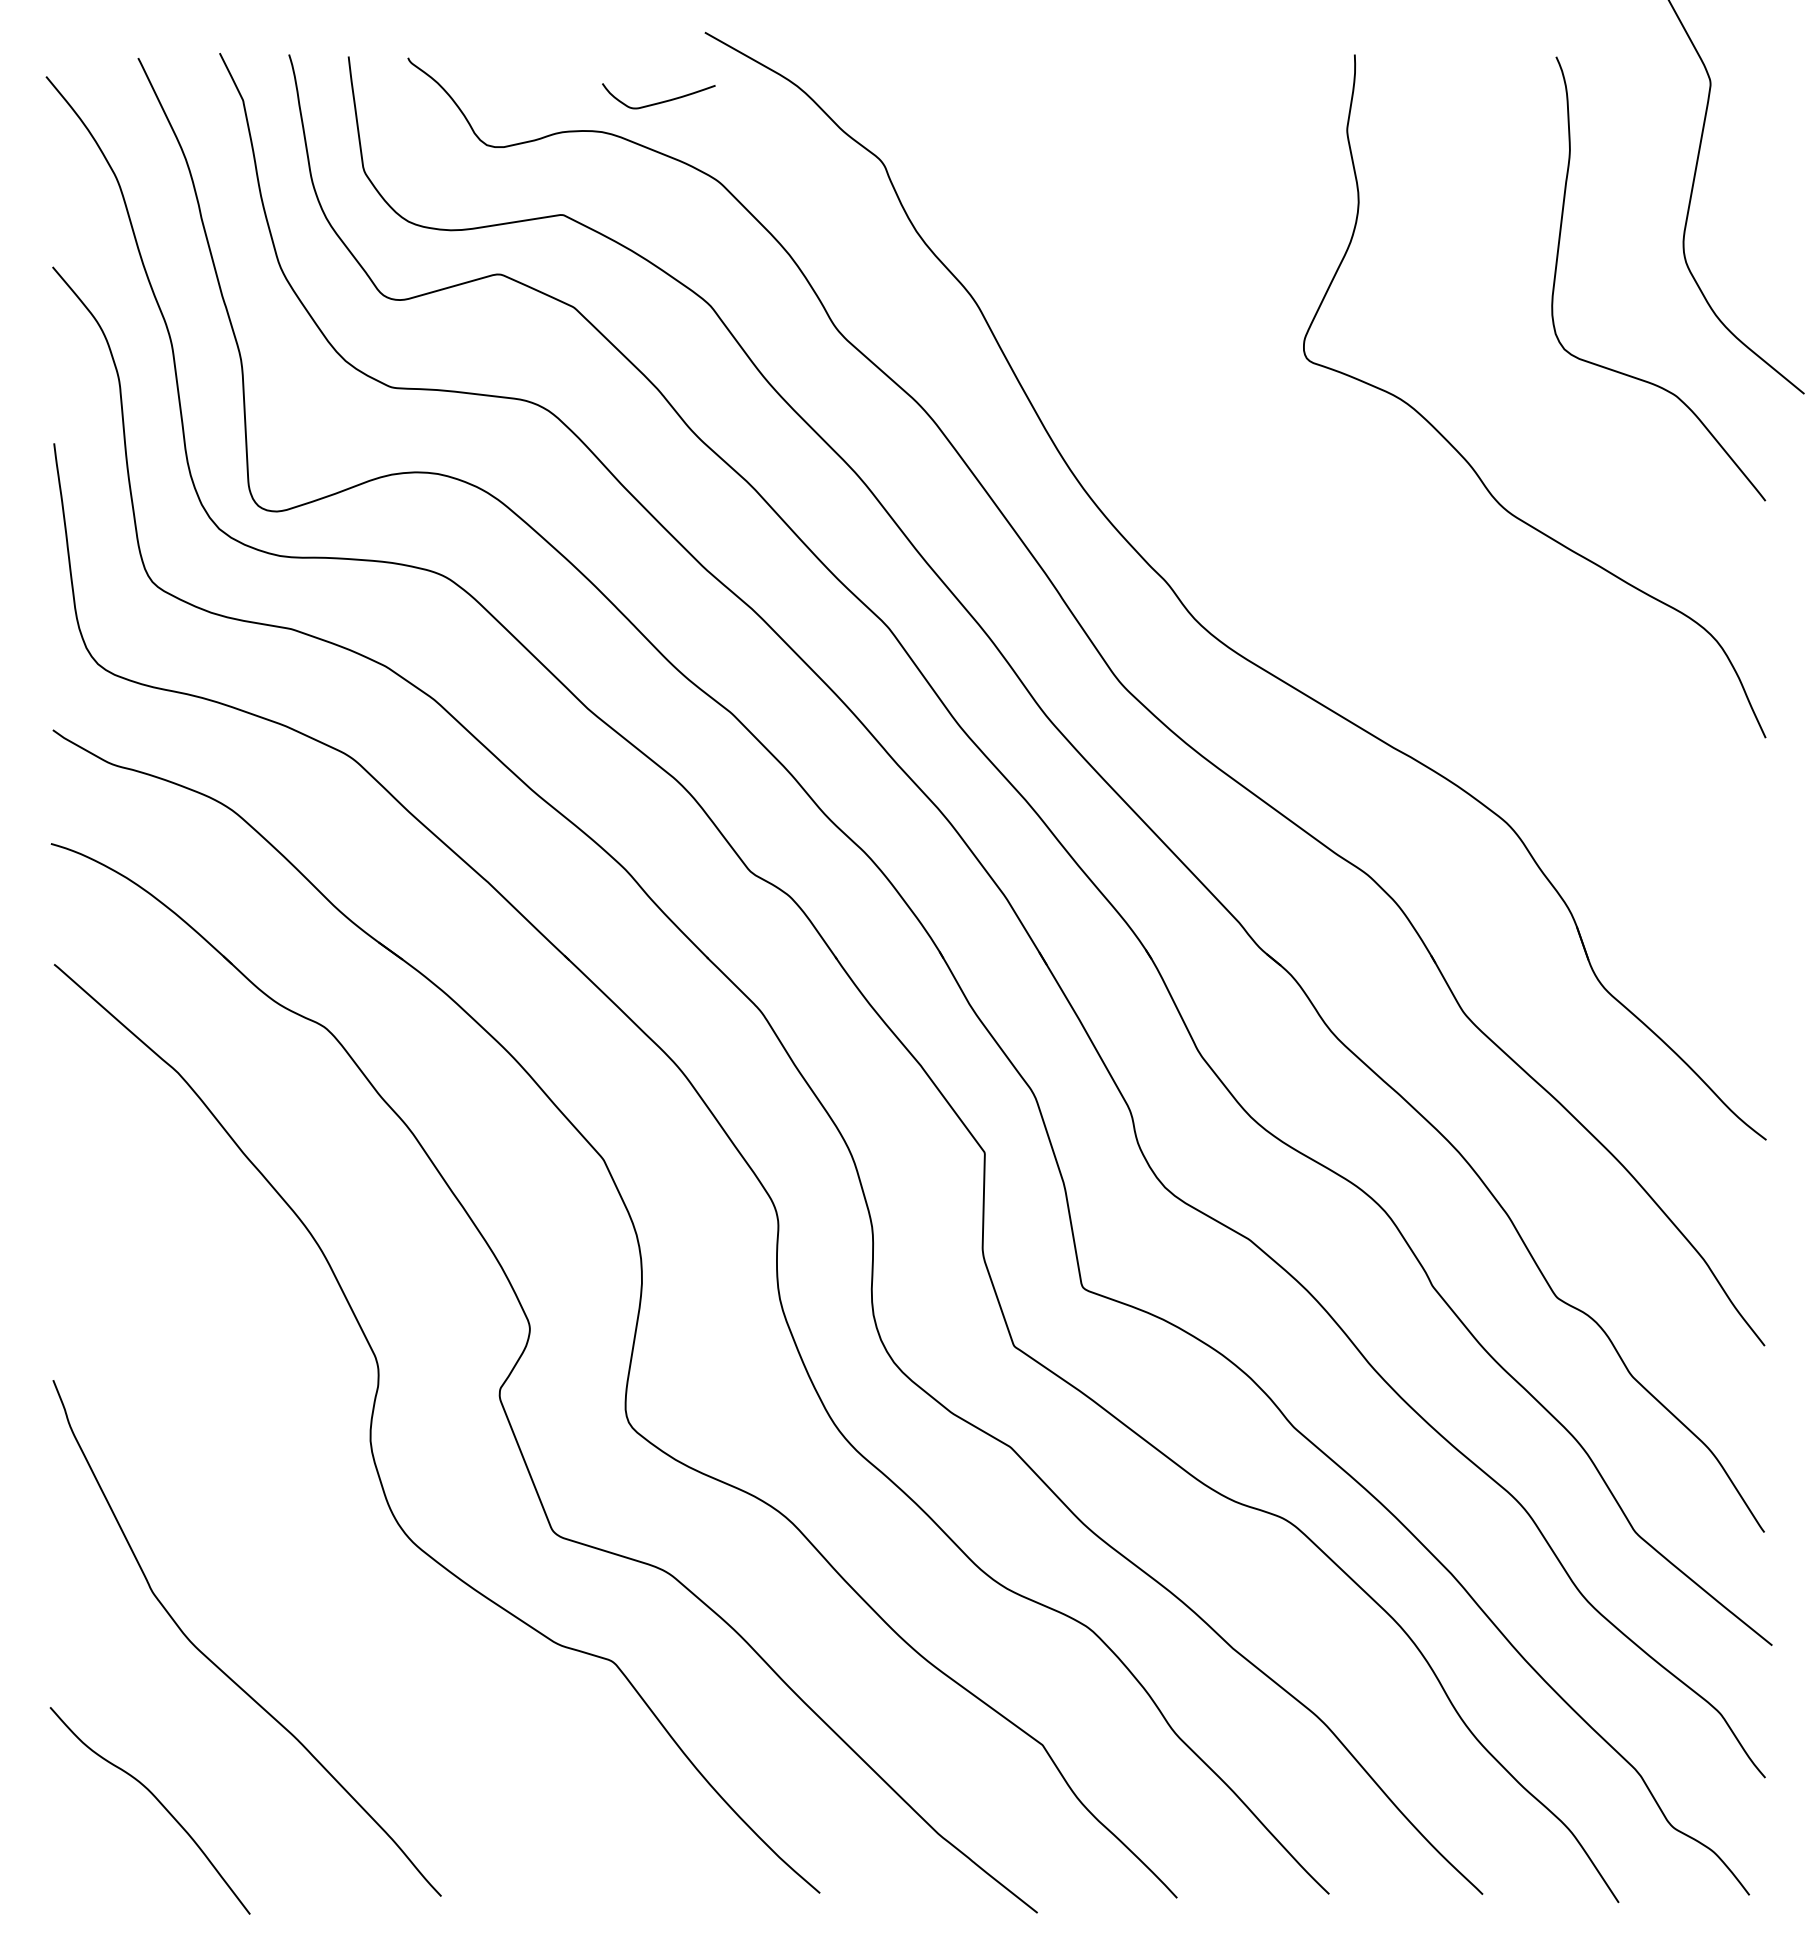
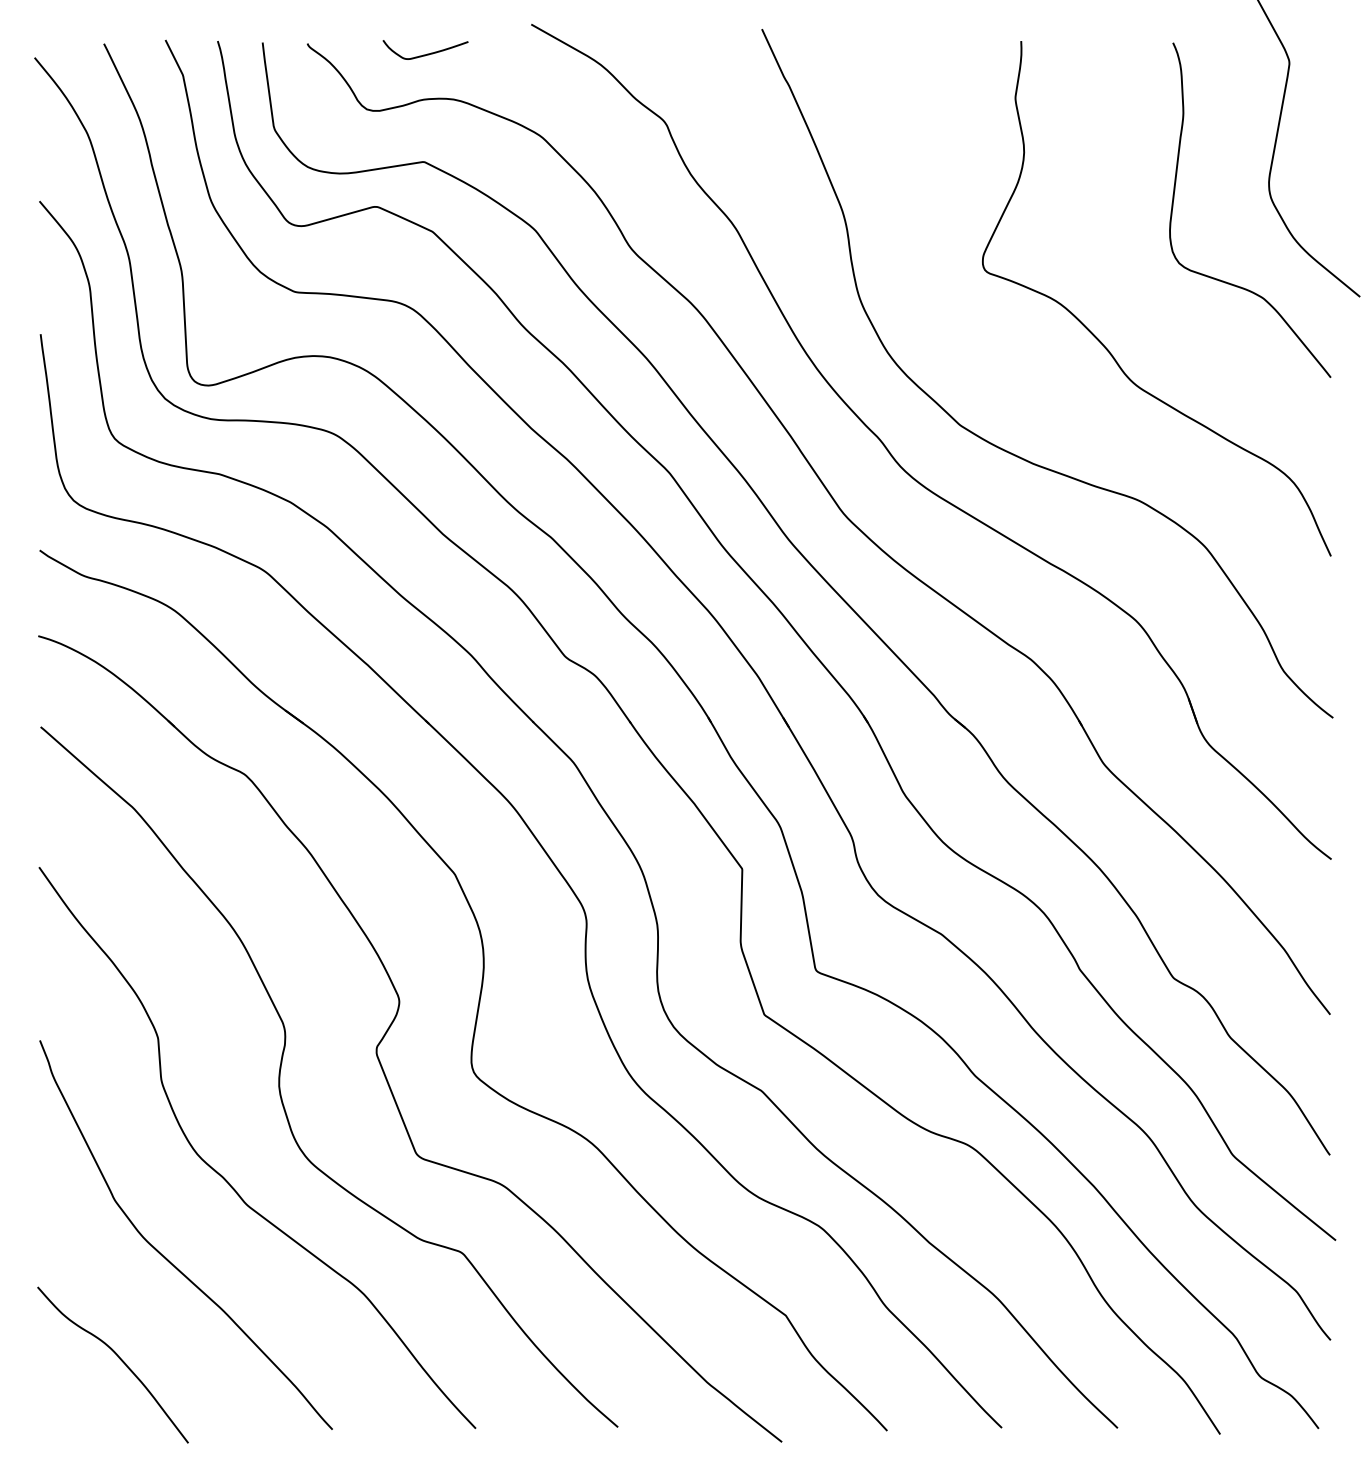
curve: (660, 101) -> (426, 53), moved
curve: (1337, 598) -> (1008, 451), added
curve: (299, 1564) -> (225, 1179), added

